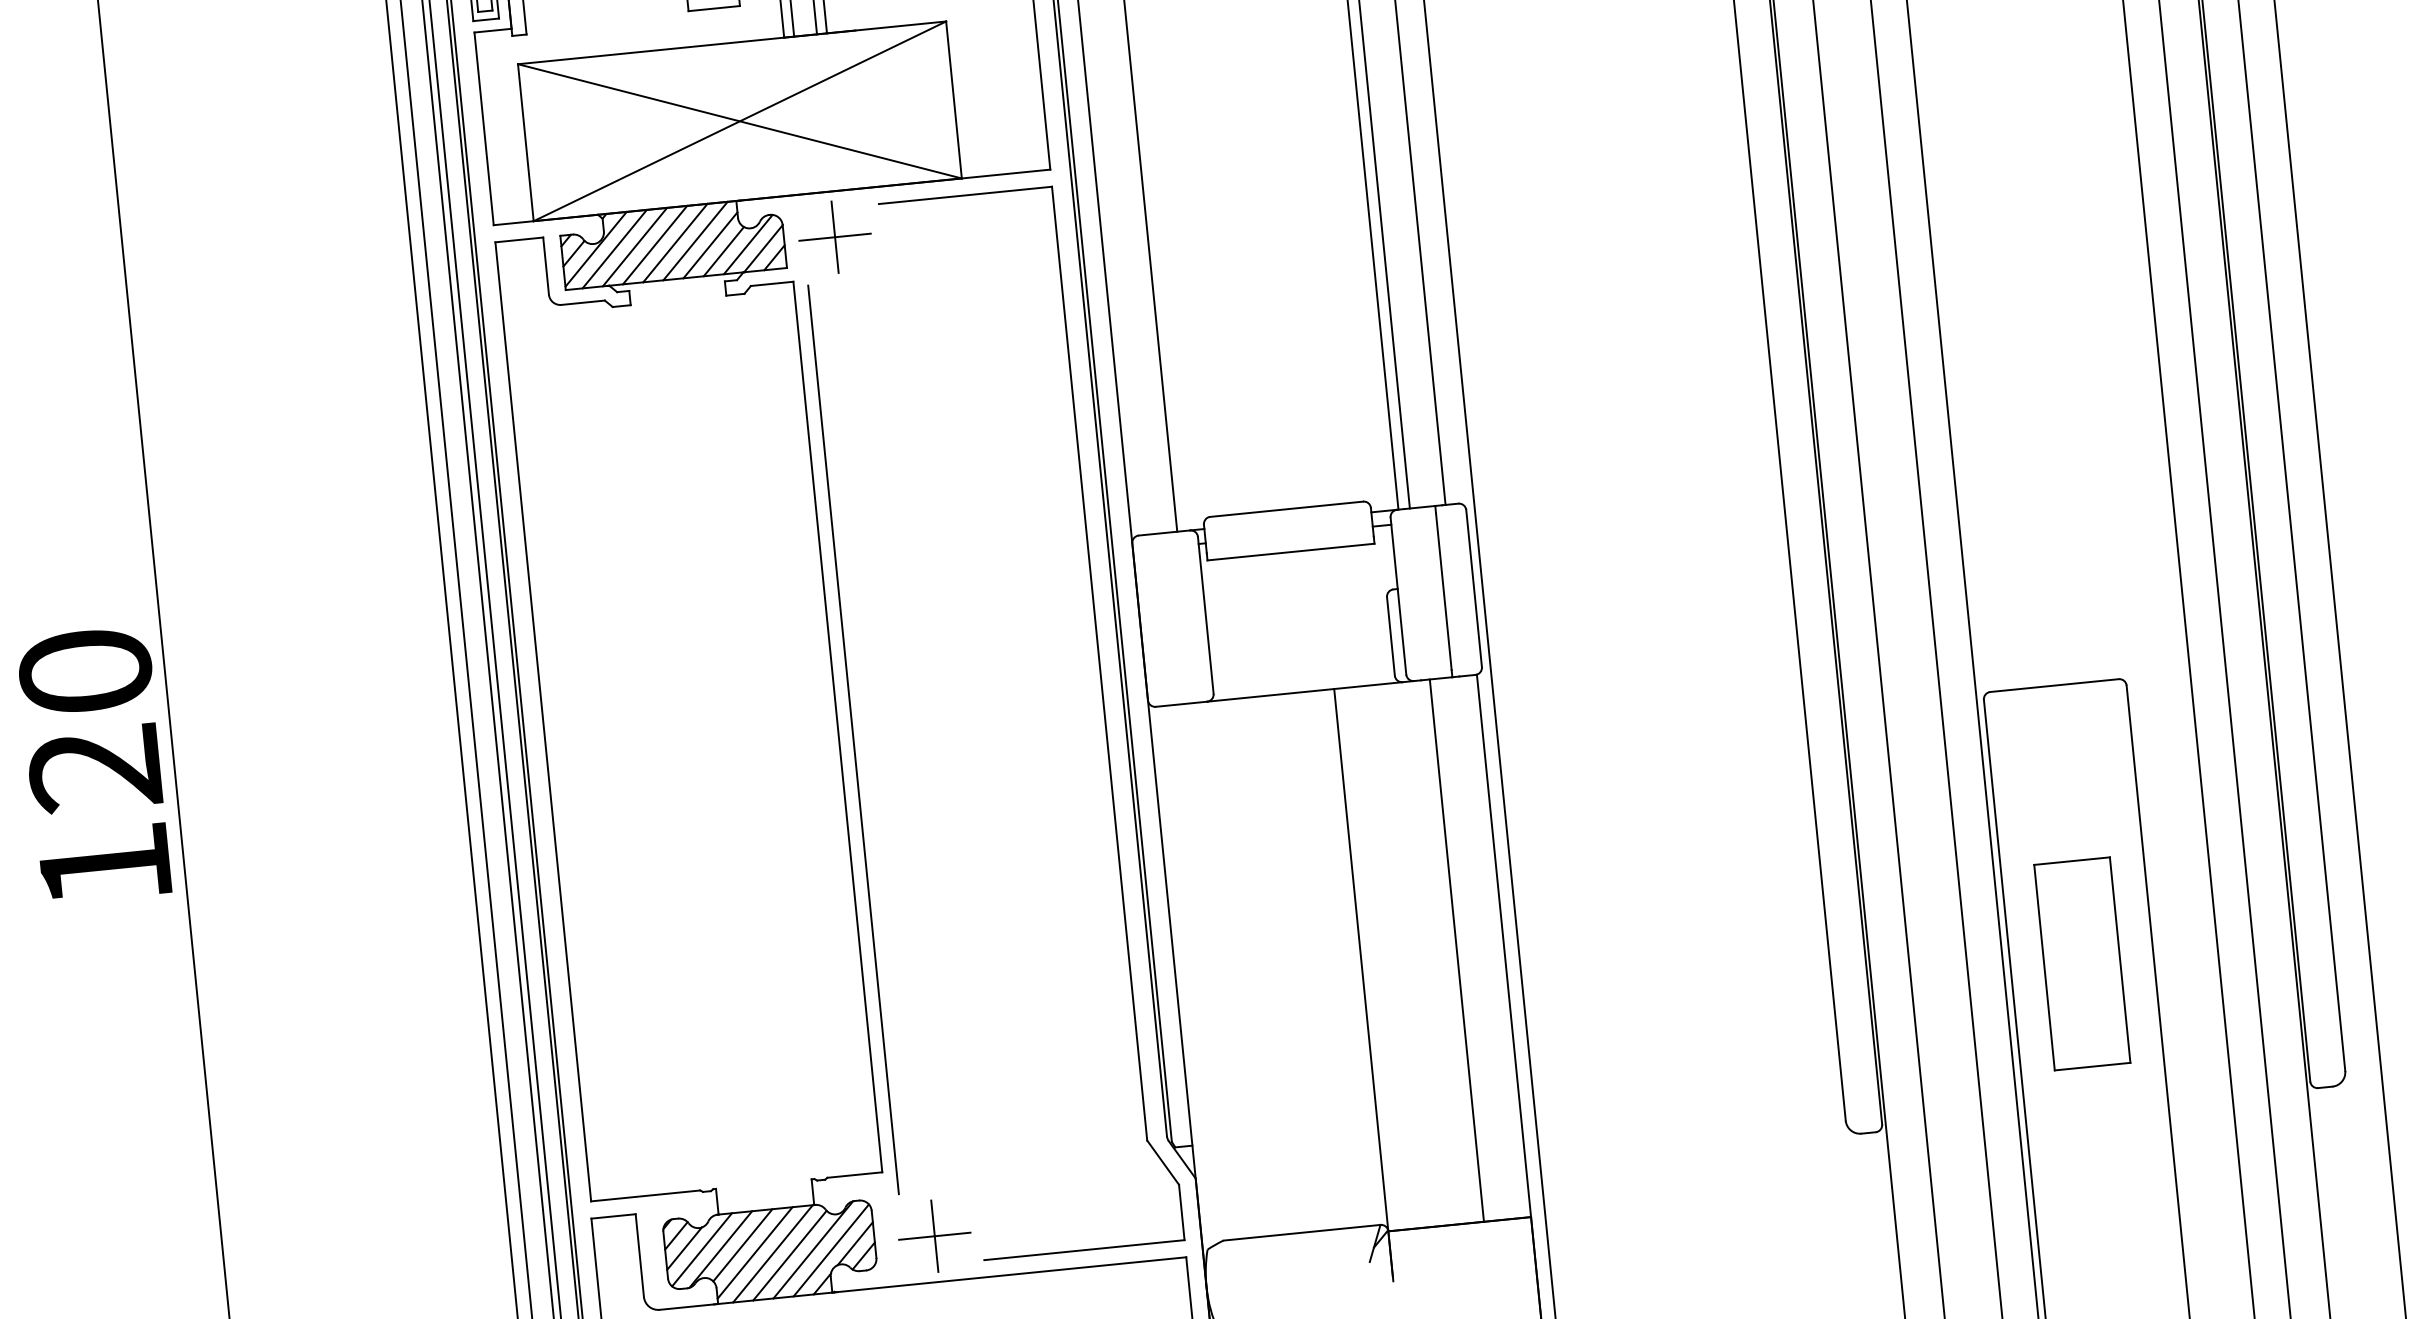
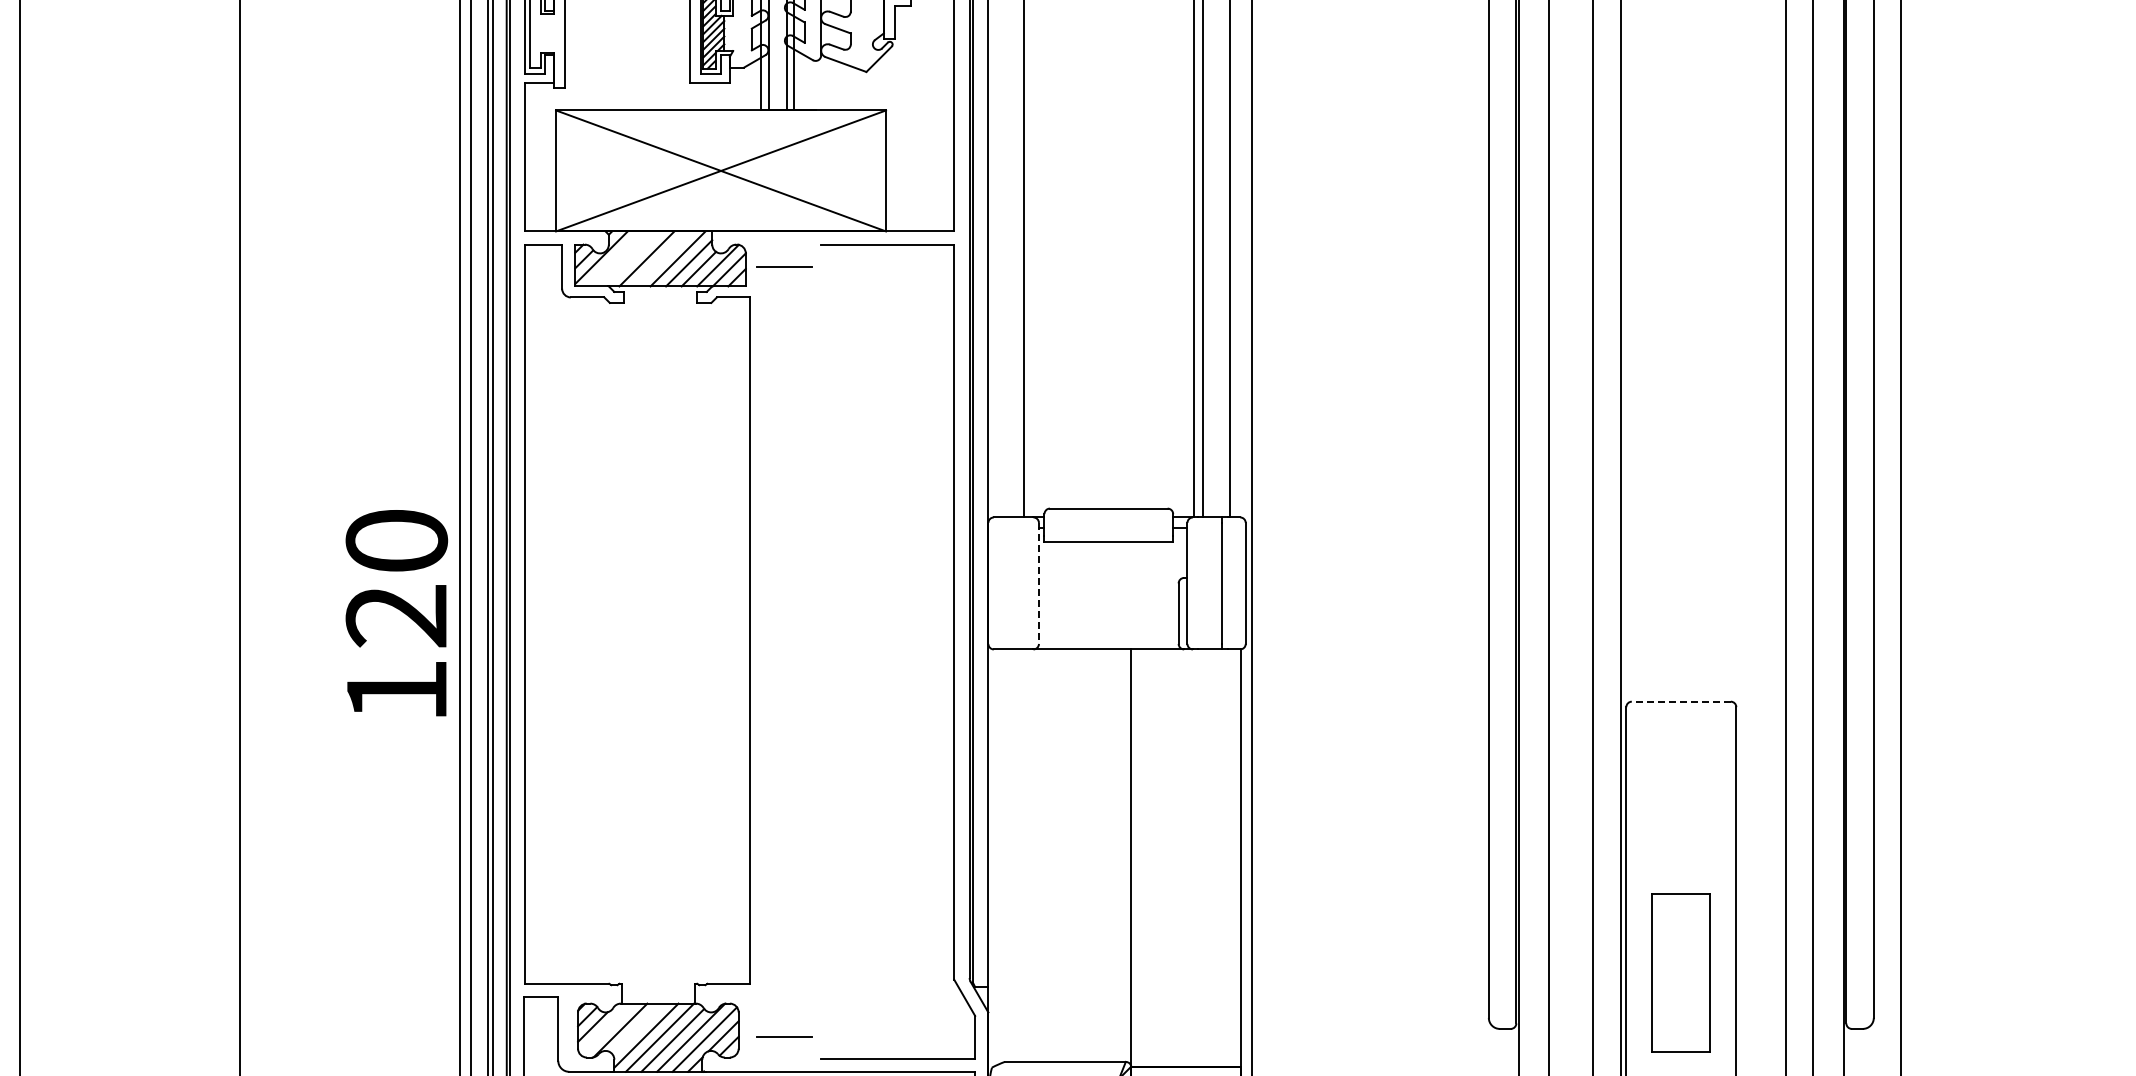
line: (834, 237) -> (784, 266), removed
line: (675, 242) -> (662, 258), removed
line: (633, 246) -> (630, 258), removed
line: (614, 248) -> (615, 258), removed
line: (1205, 615) -> (1038, 583), solid -> dashed
line: (2053, 685) -> (1680, 701), solid -> dashed
line: (853, 739) -> (760, 651), removed
text: (94, 765) -> (396, 613), moved
line: (1457, 950) -> (1205, 858), removed
part: (2081, 963) -> (1680, 972), moved
line: (934, 1236) -> (784, 1036), removed
line: (742, 1244) -> (637, 1028), removed
line: (701, 1248) -> (605, 1028), removed

